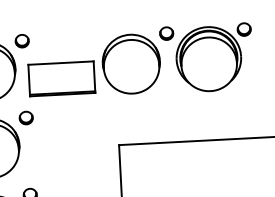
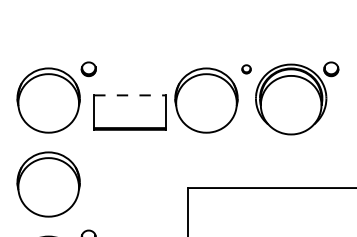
part: (166, 33) -> (246, 69), size x0.6
line: (60, 63) -> (129, 95), solid -> dashed
part: (25, 117) -> (88, 152), removed

